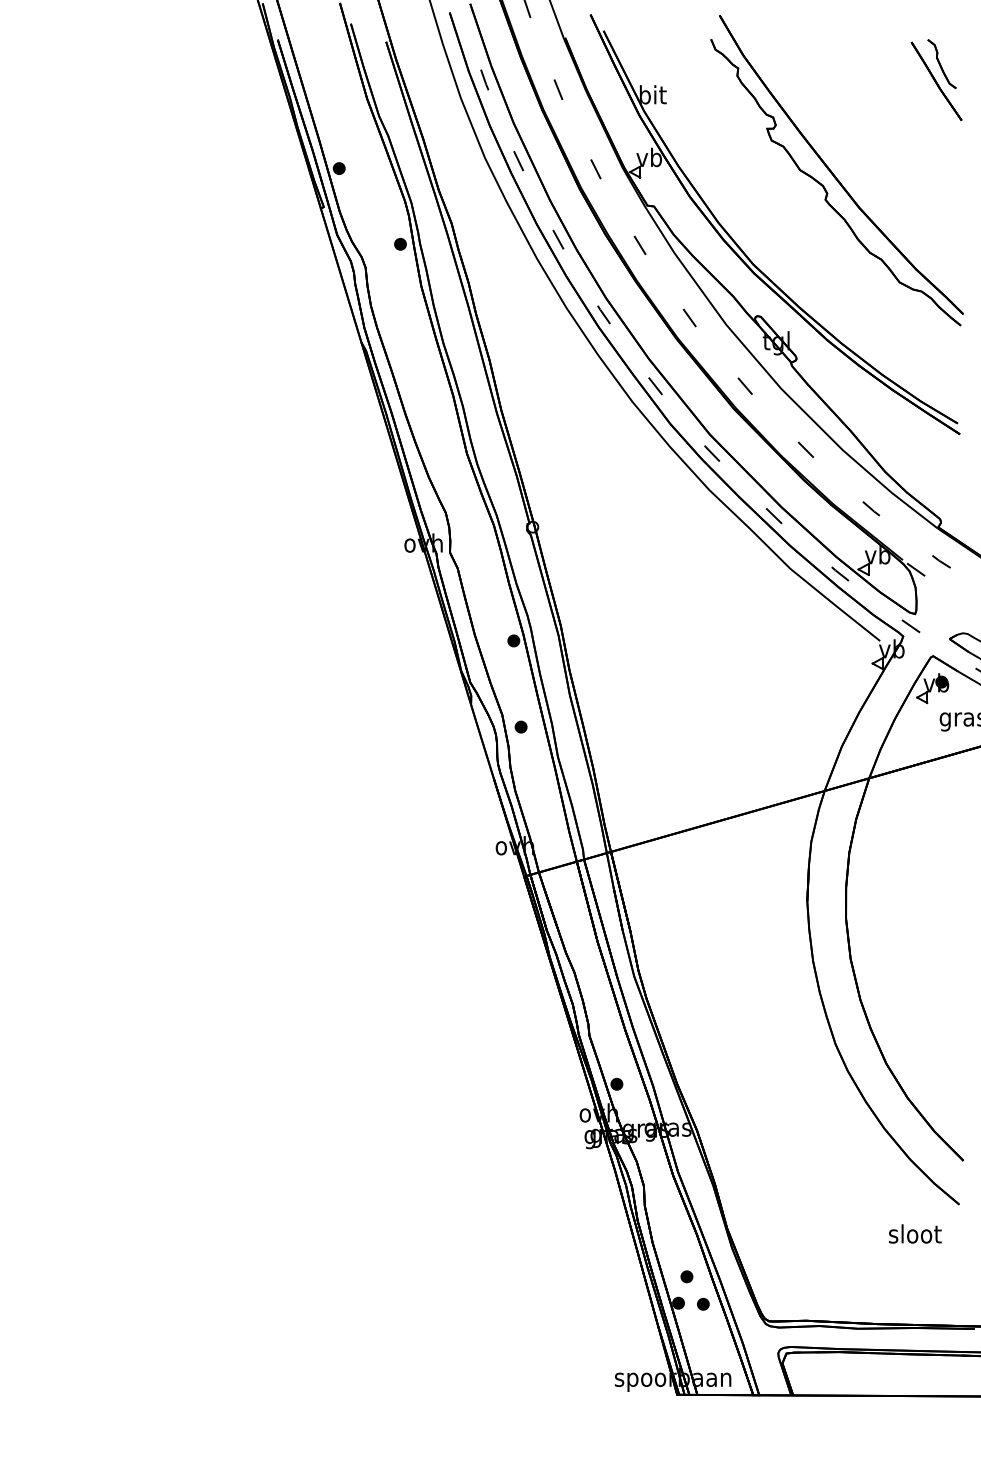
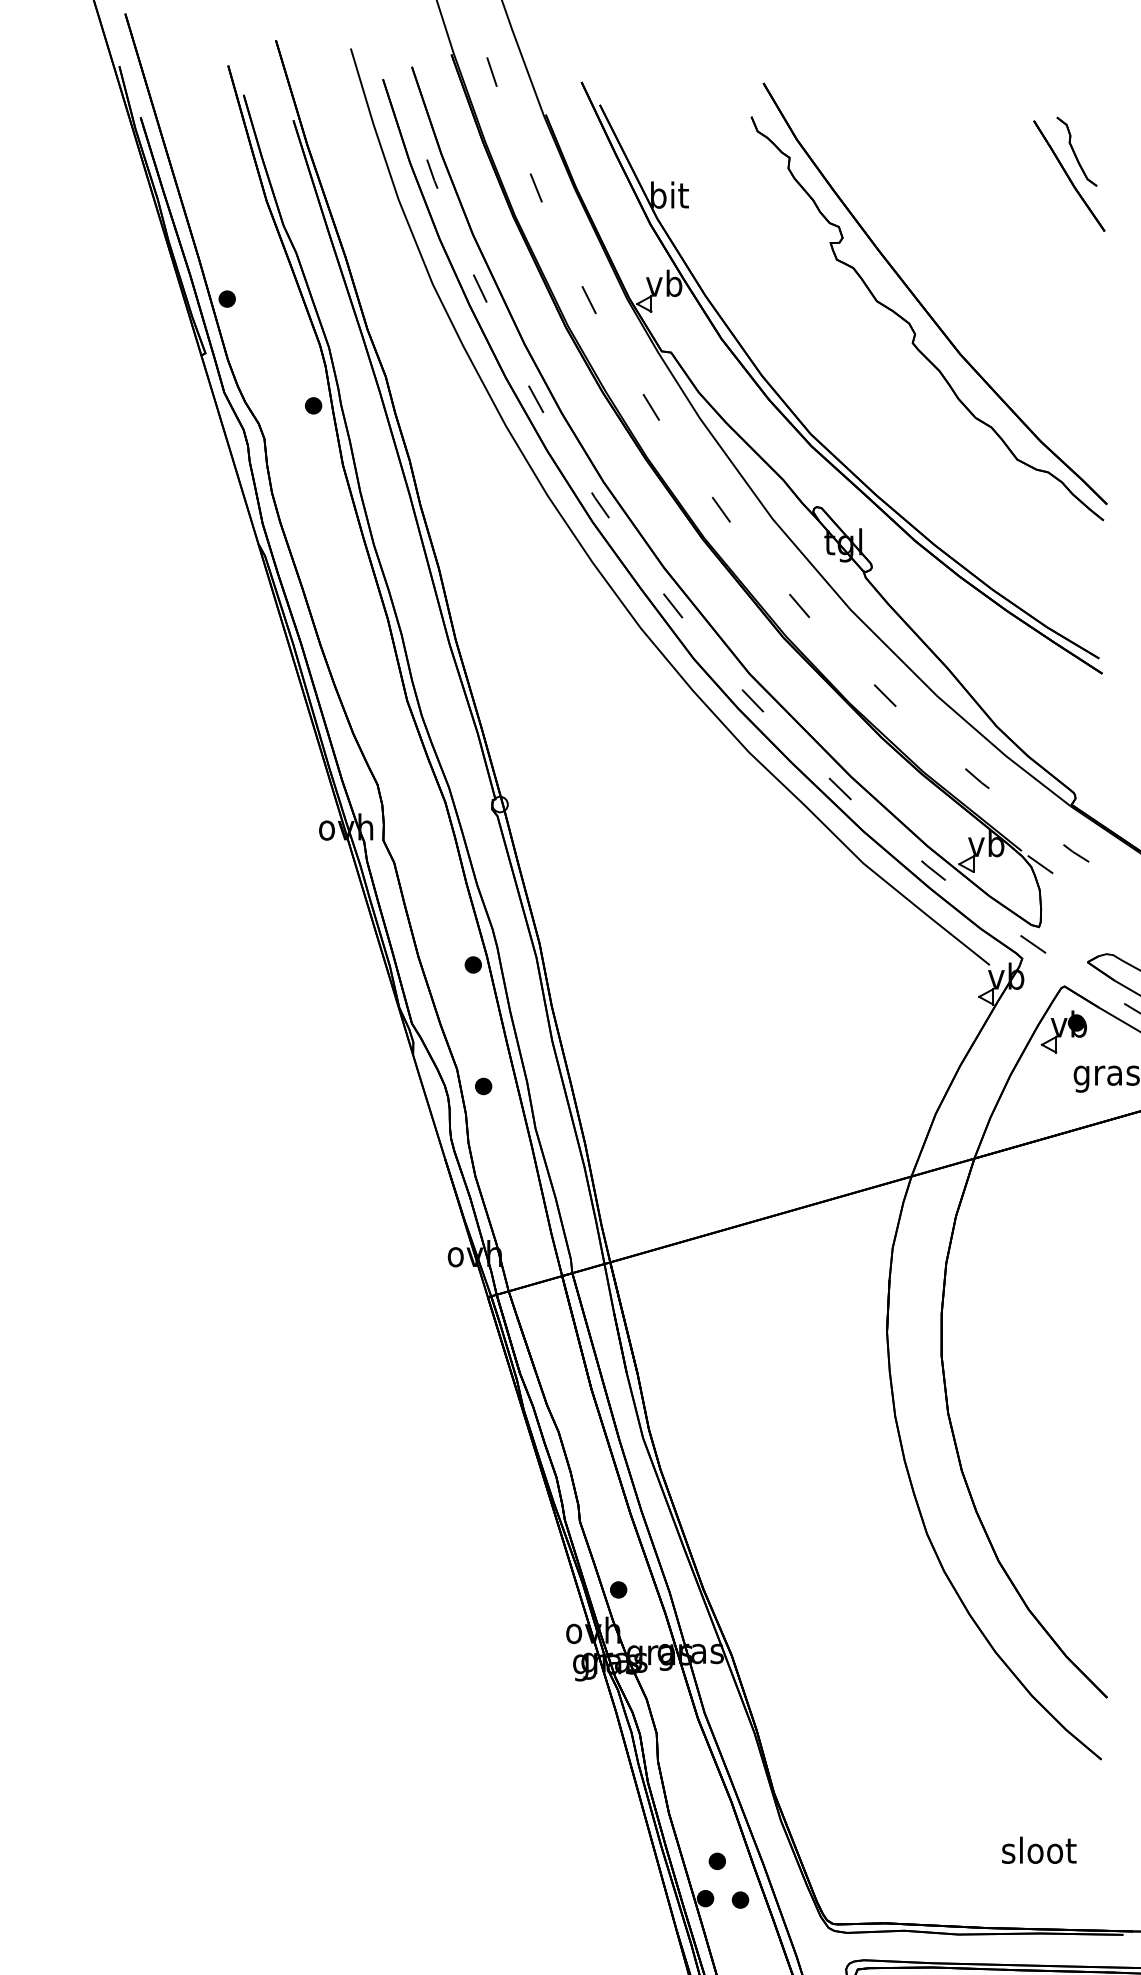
text: (915, 1233) -> (1039, 1849), moved

